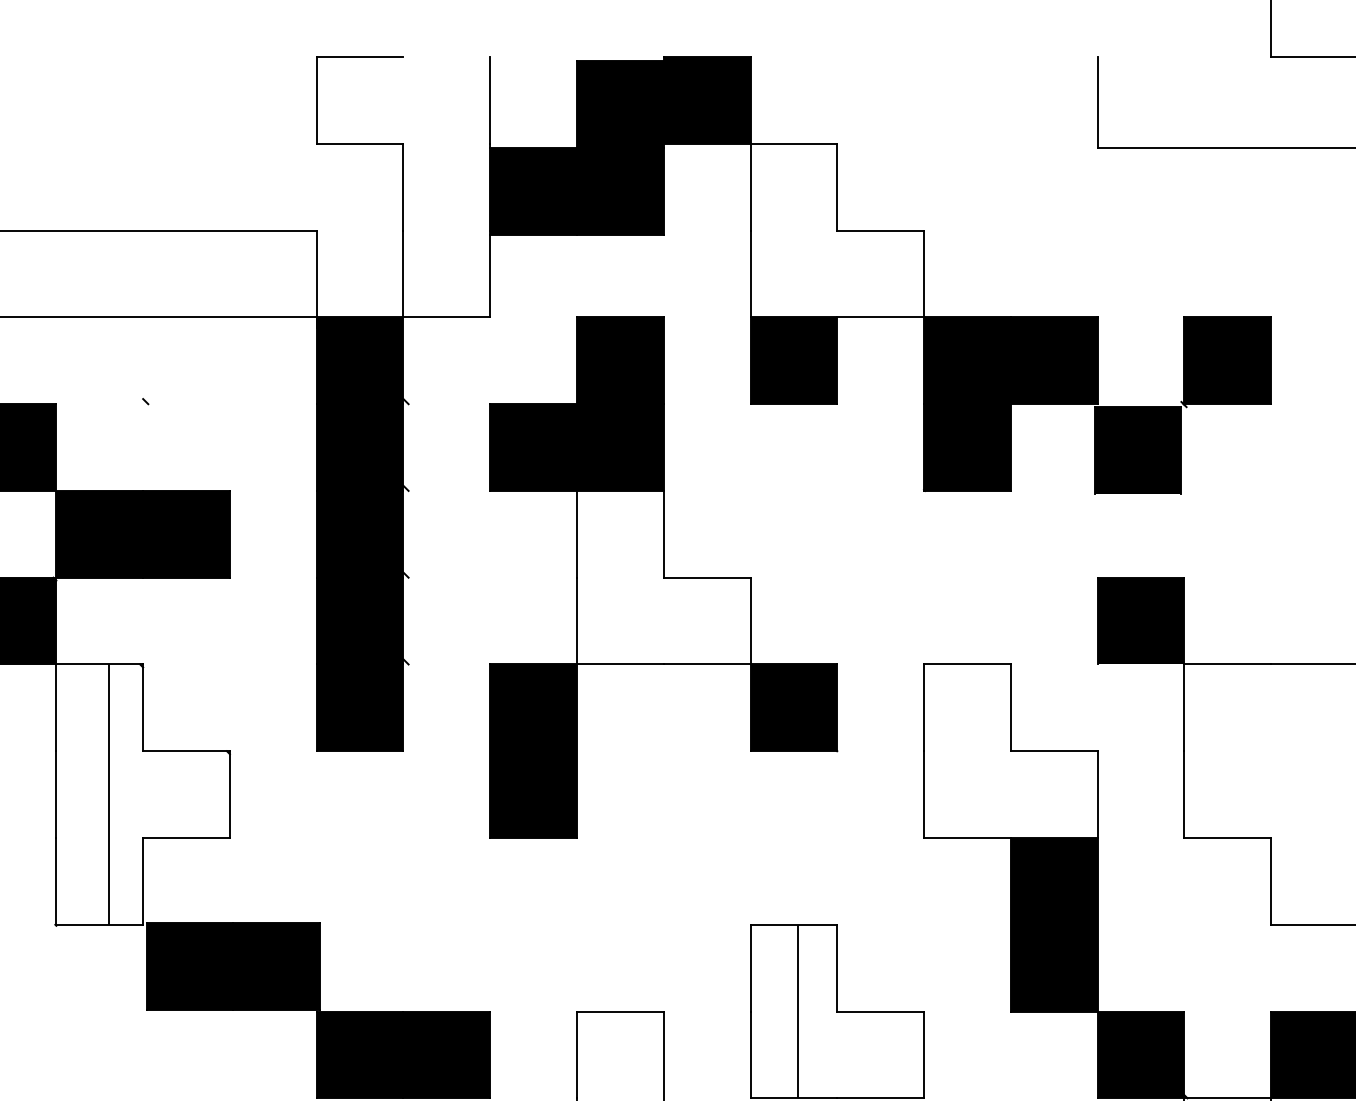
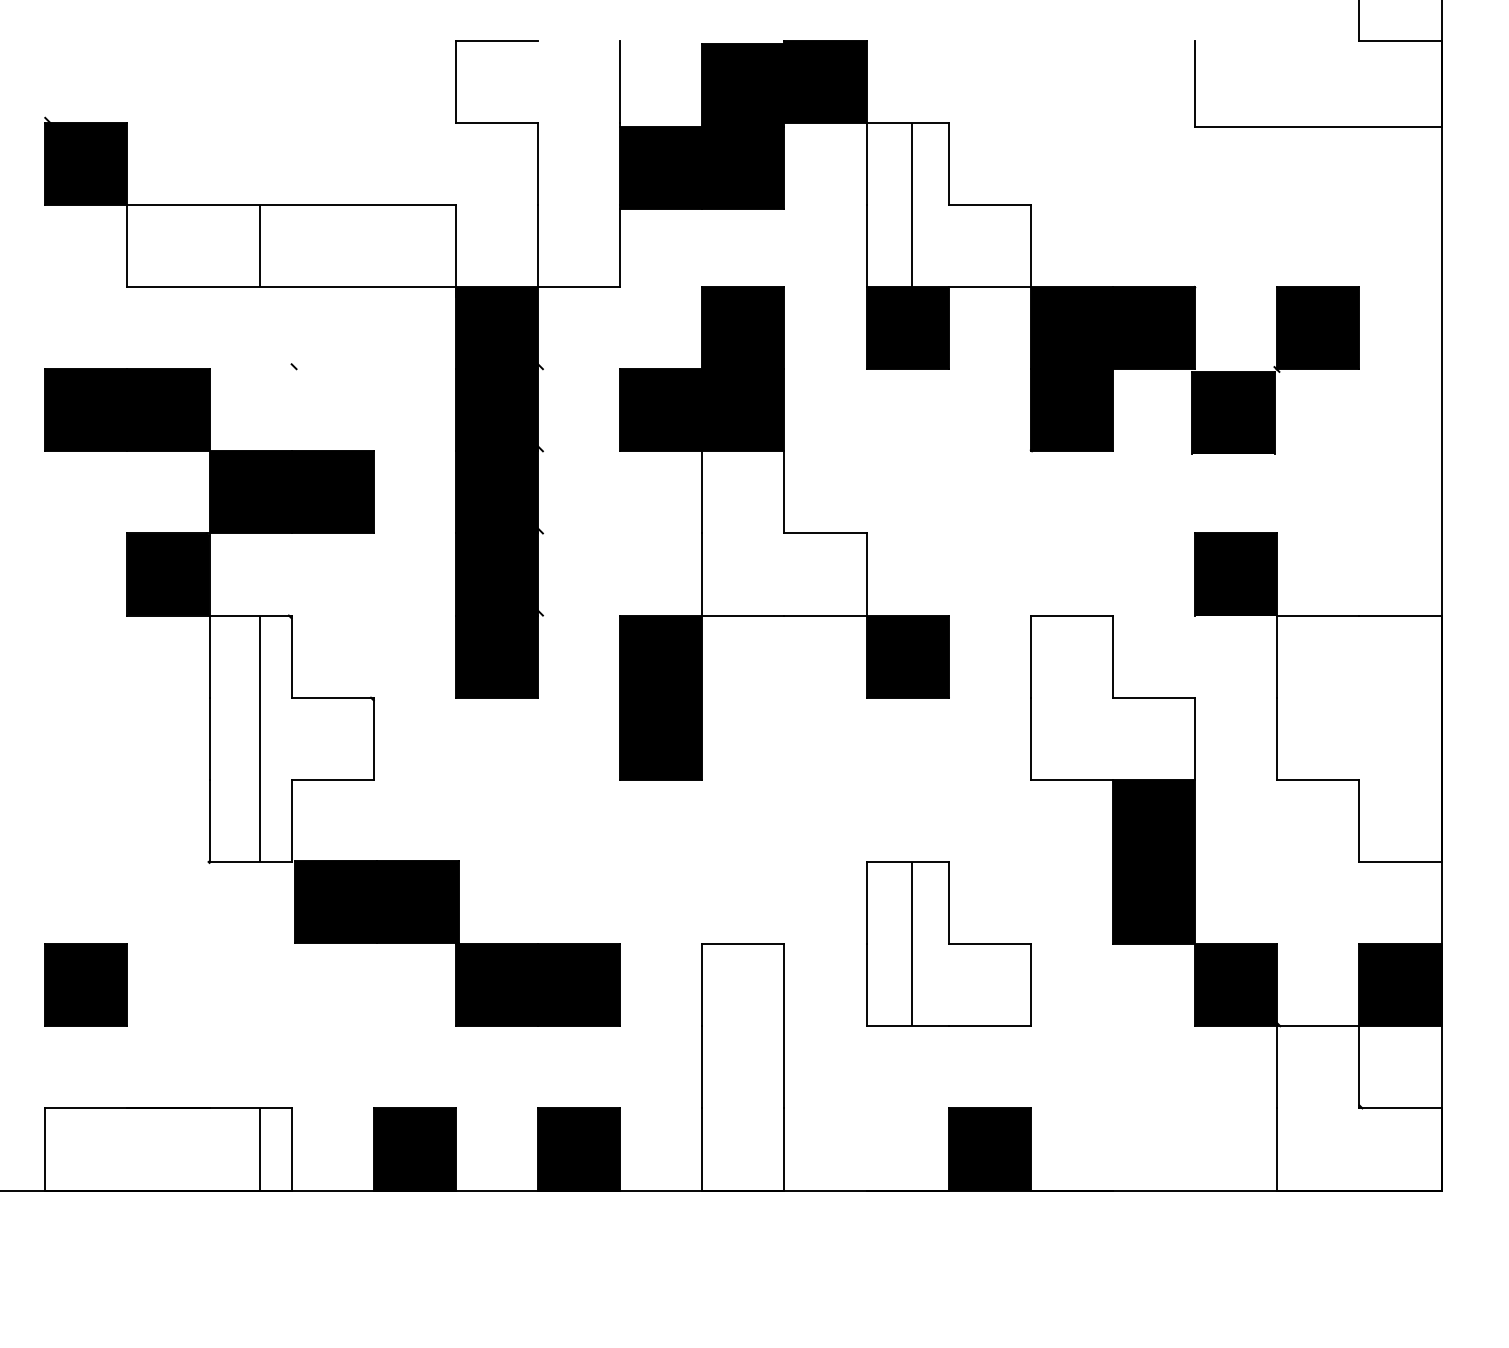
hatch: (797, 230) -> (911, 204), added
hatch: (109, 273) -> (259, 245), added

